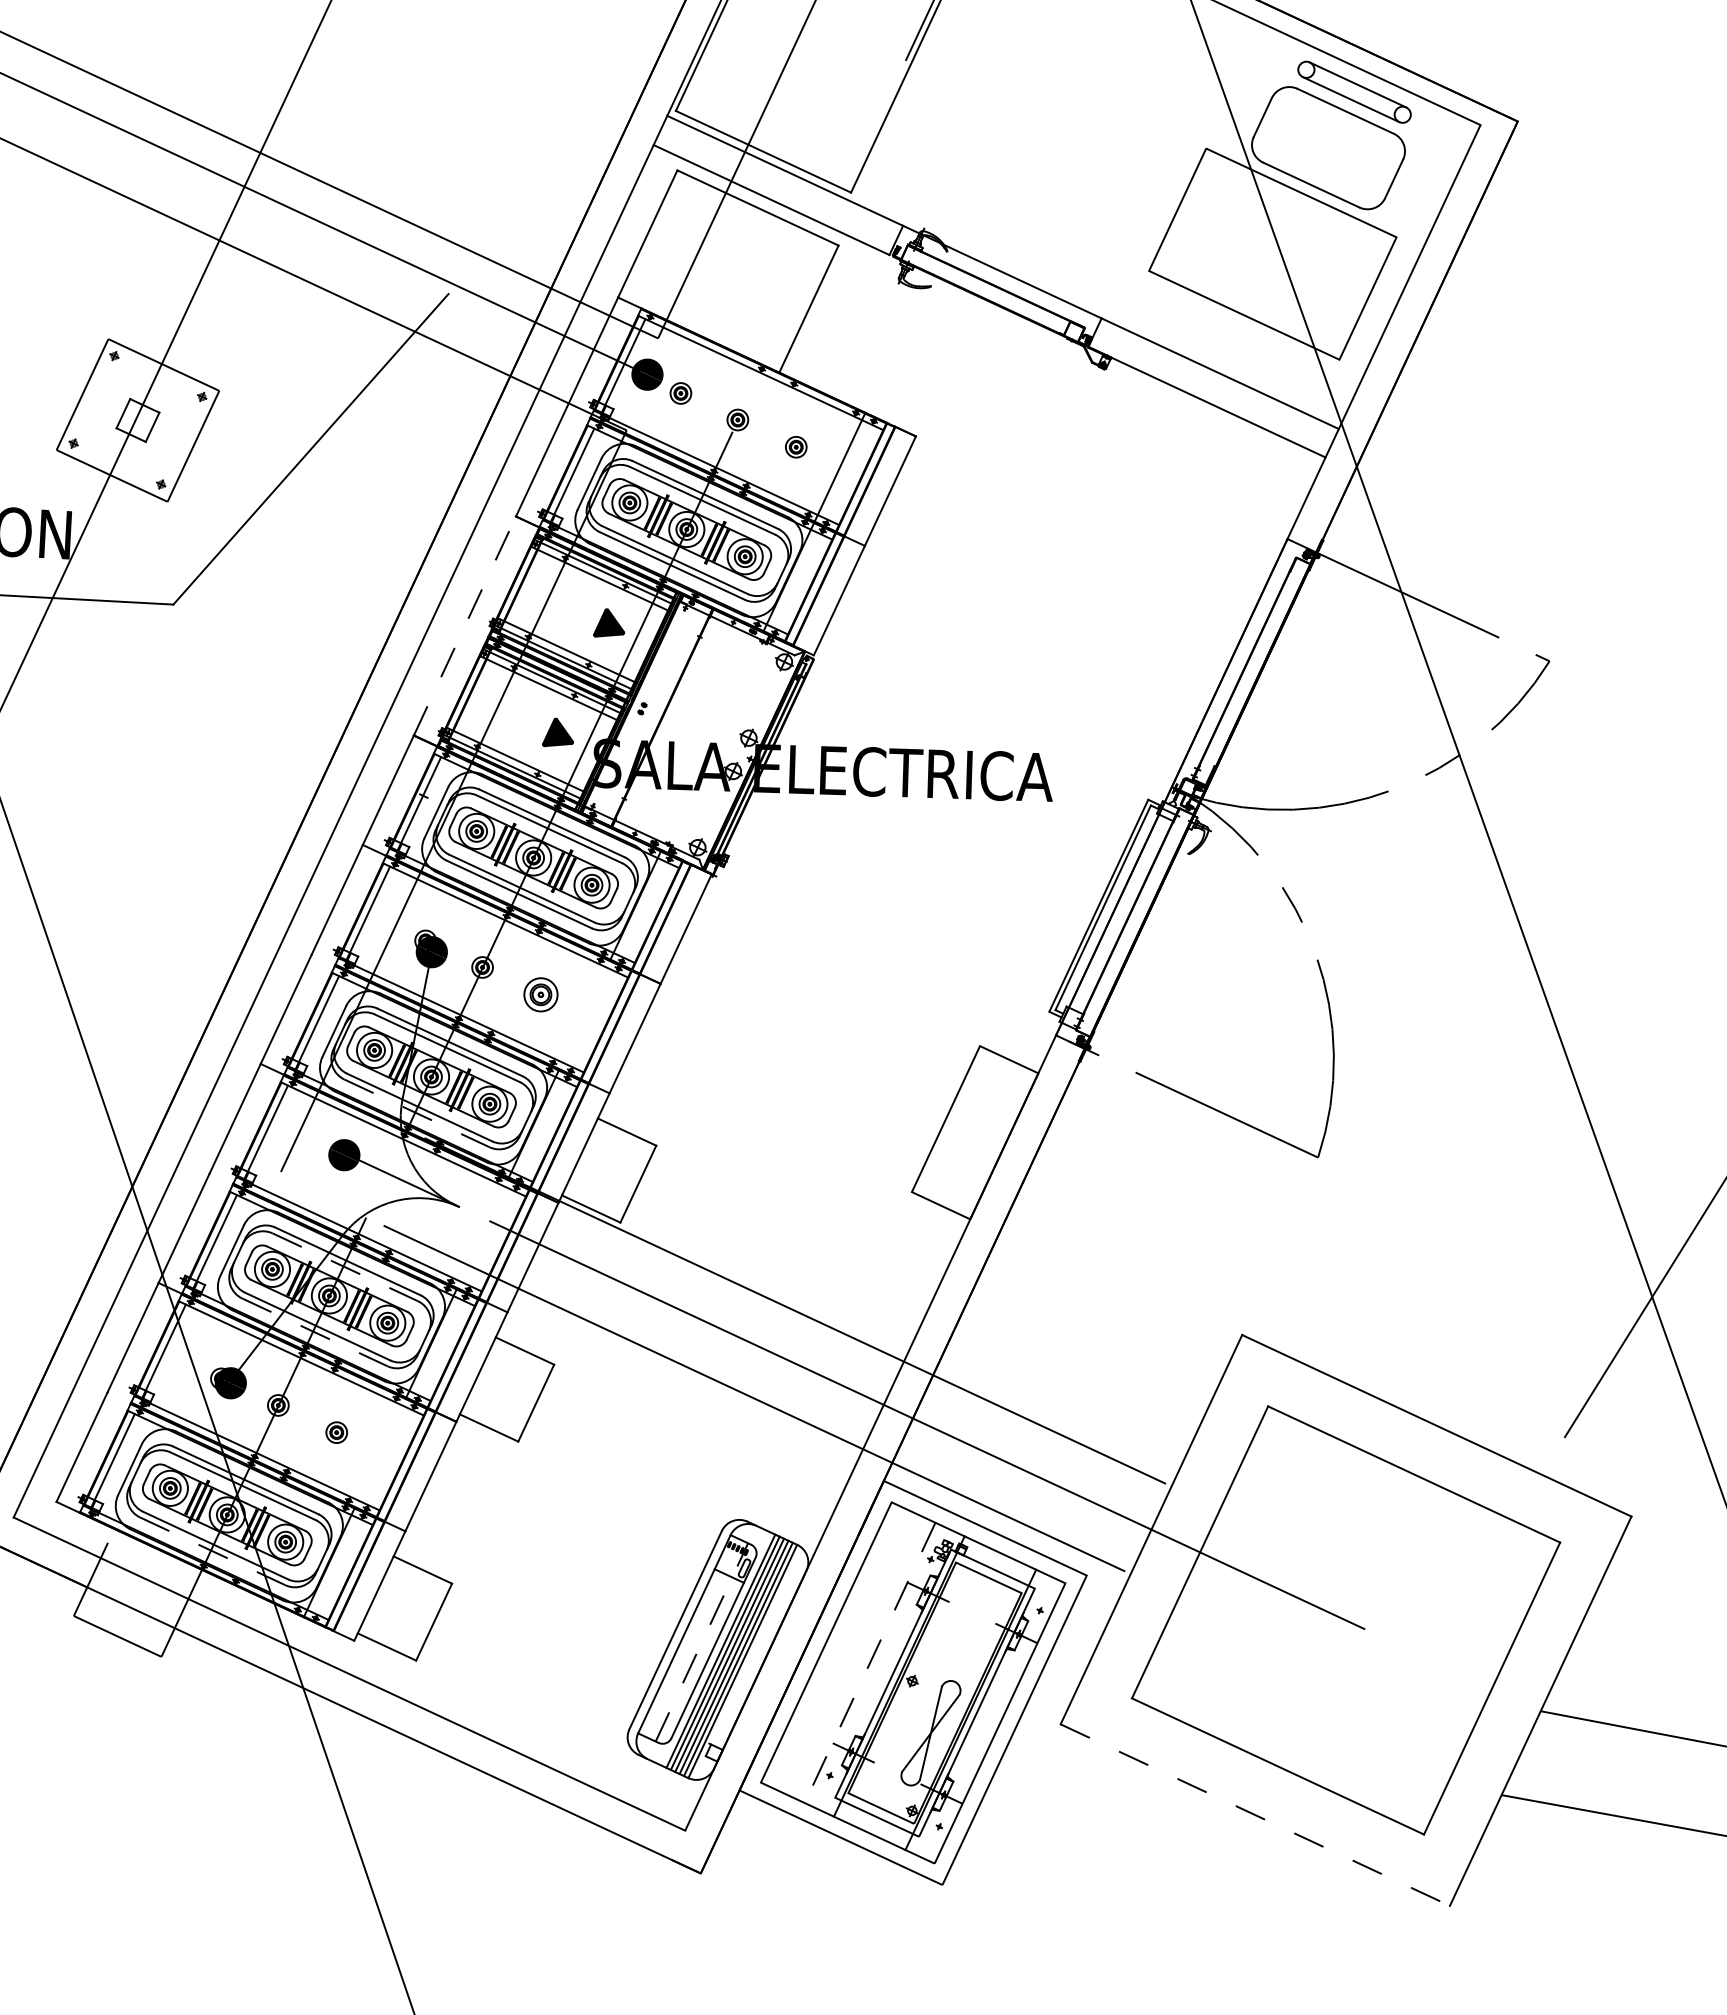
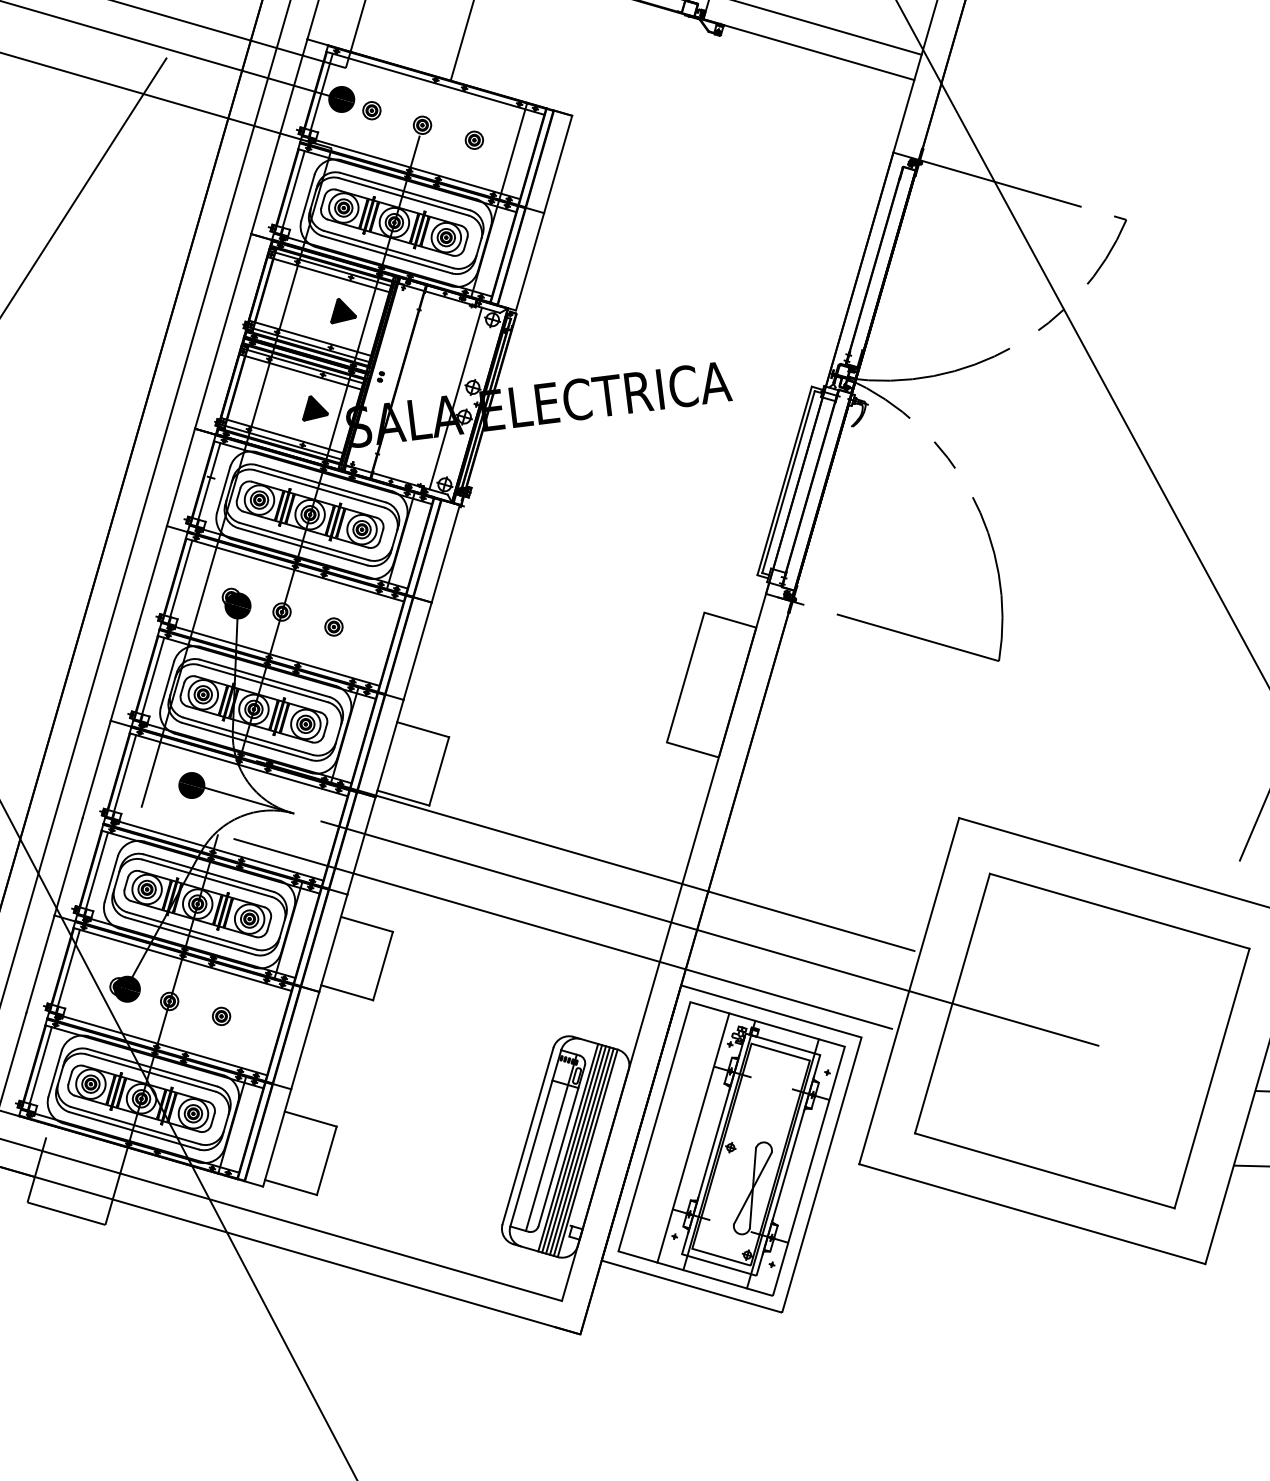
line: (464, 626) -> (222, 331), dashed -> solid
line: (726, 747) -> (455, 398), added
part: (540, 994) -> (333, 626), size x0.62
line: (417, 1113) -> (247, 741), dashed -> solid
line: (345, 1267) -> (207, 878), dashed -> solid
line: (315, 1332) -> (190, 936), dashed -> solid
line: (213, 1551) -> (134, 1130), dashed -> solid
line: (702, 1641) -> (551, 1142), dashed -> solid
line: (870, 1662) -> (693, 1137), dashed -> solid
line: (1255, 1815) -> (1032, 1214), dashed -> solid

